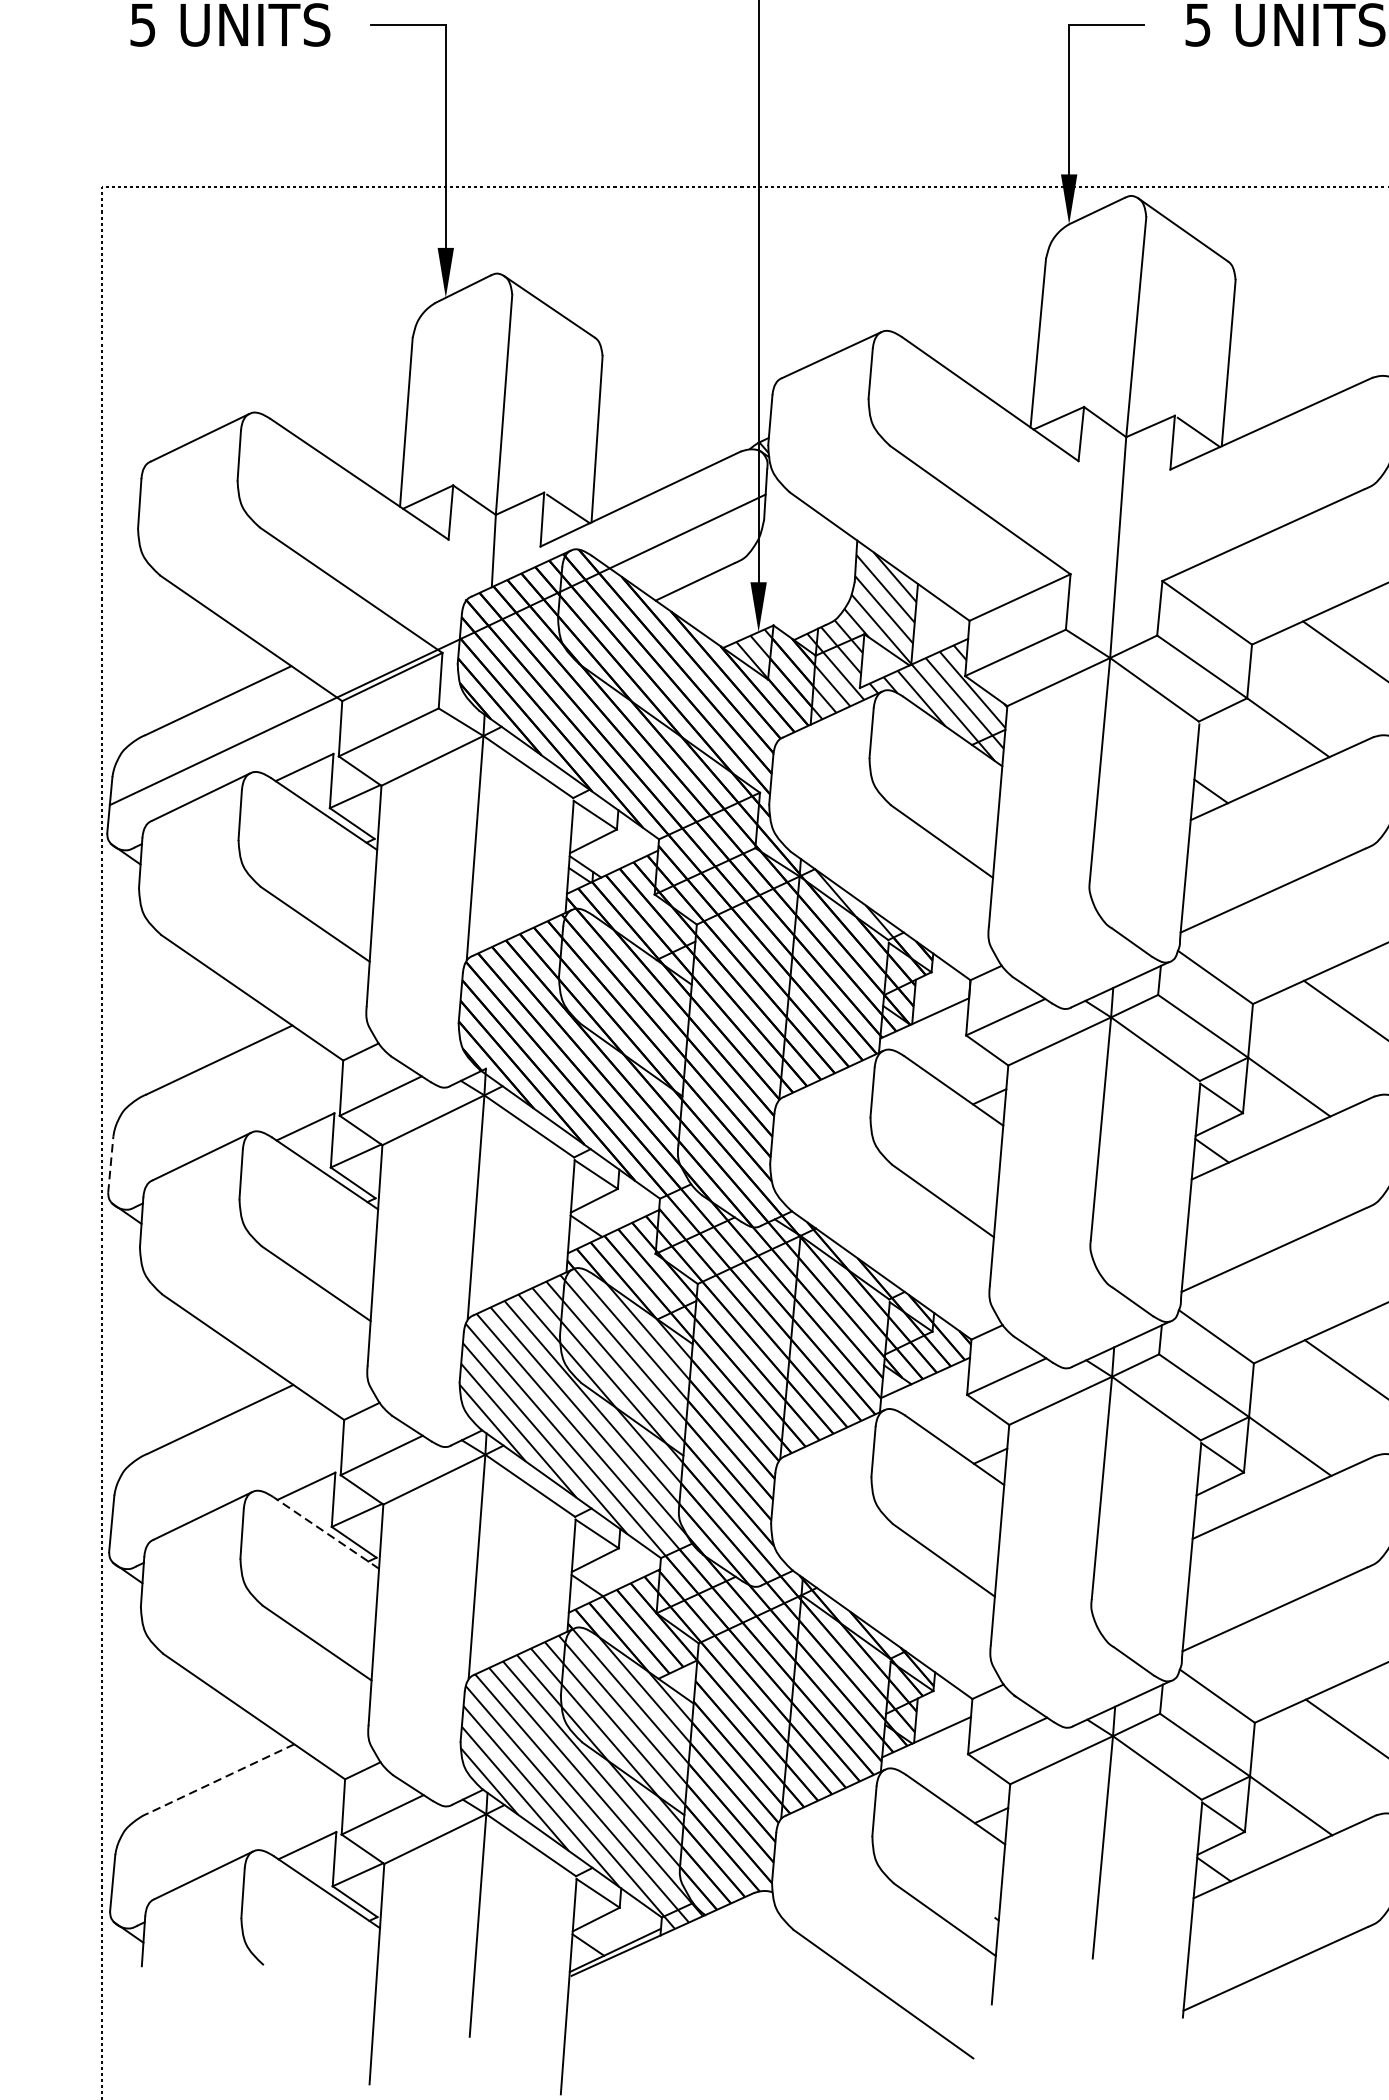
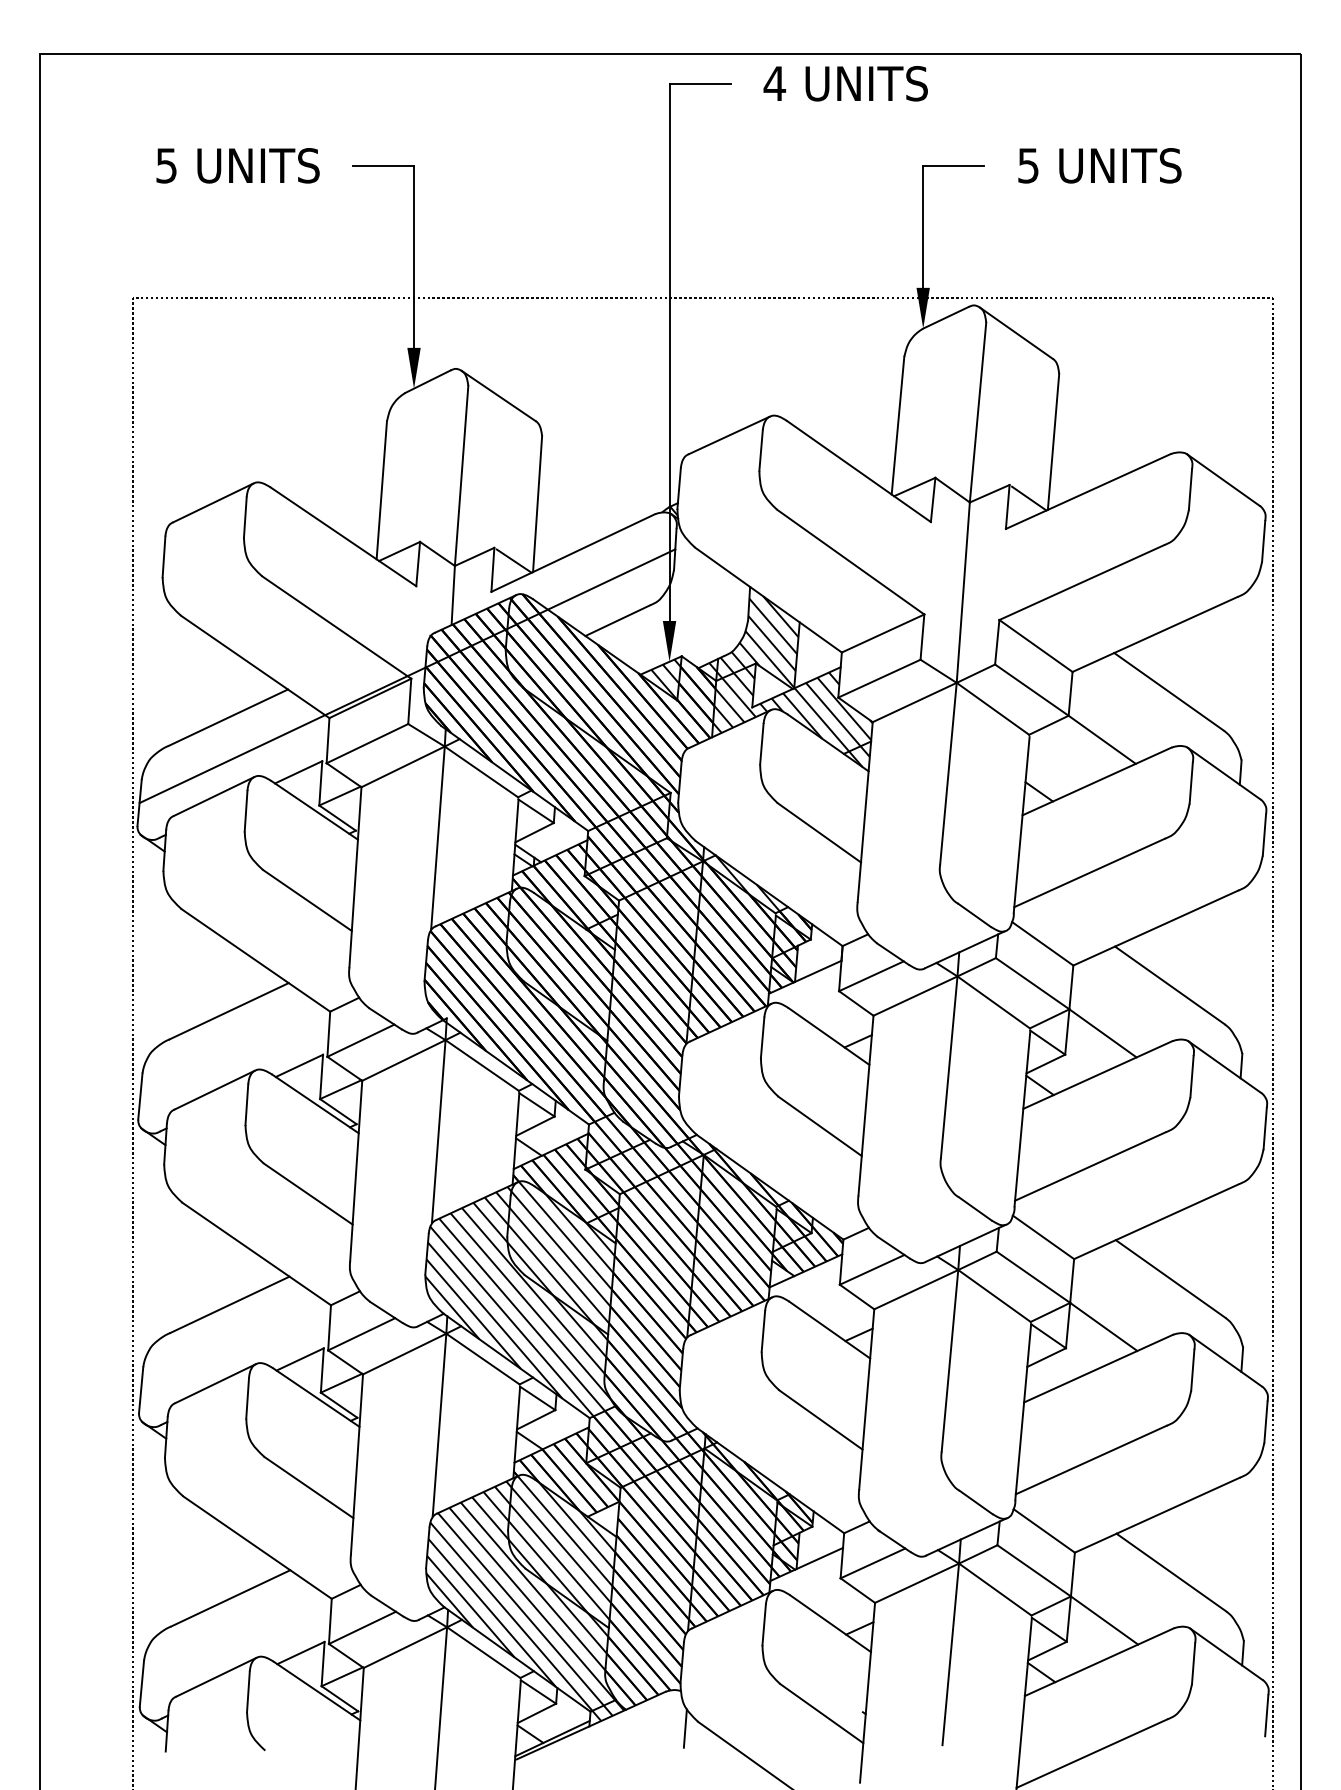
line: (110, 1164) -> (140, 1096), dashed -> solid
line: (325, 1532) -> (315, 1397), dashed -> solid
line: (221, 1778) -> (230, 1598), dashed -> solid
line: (776, 1938) -> (684, 1728), added

